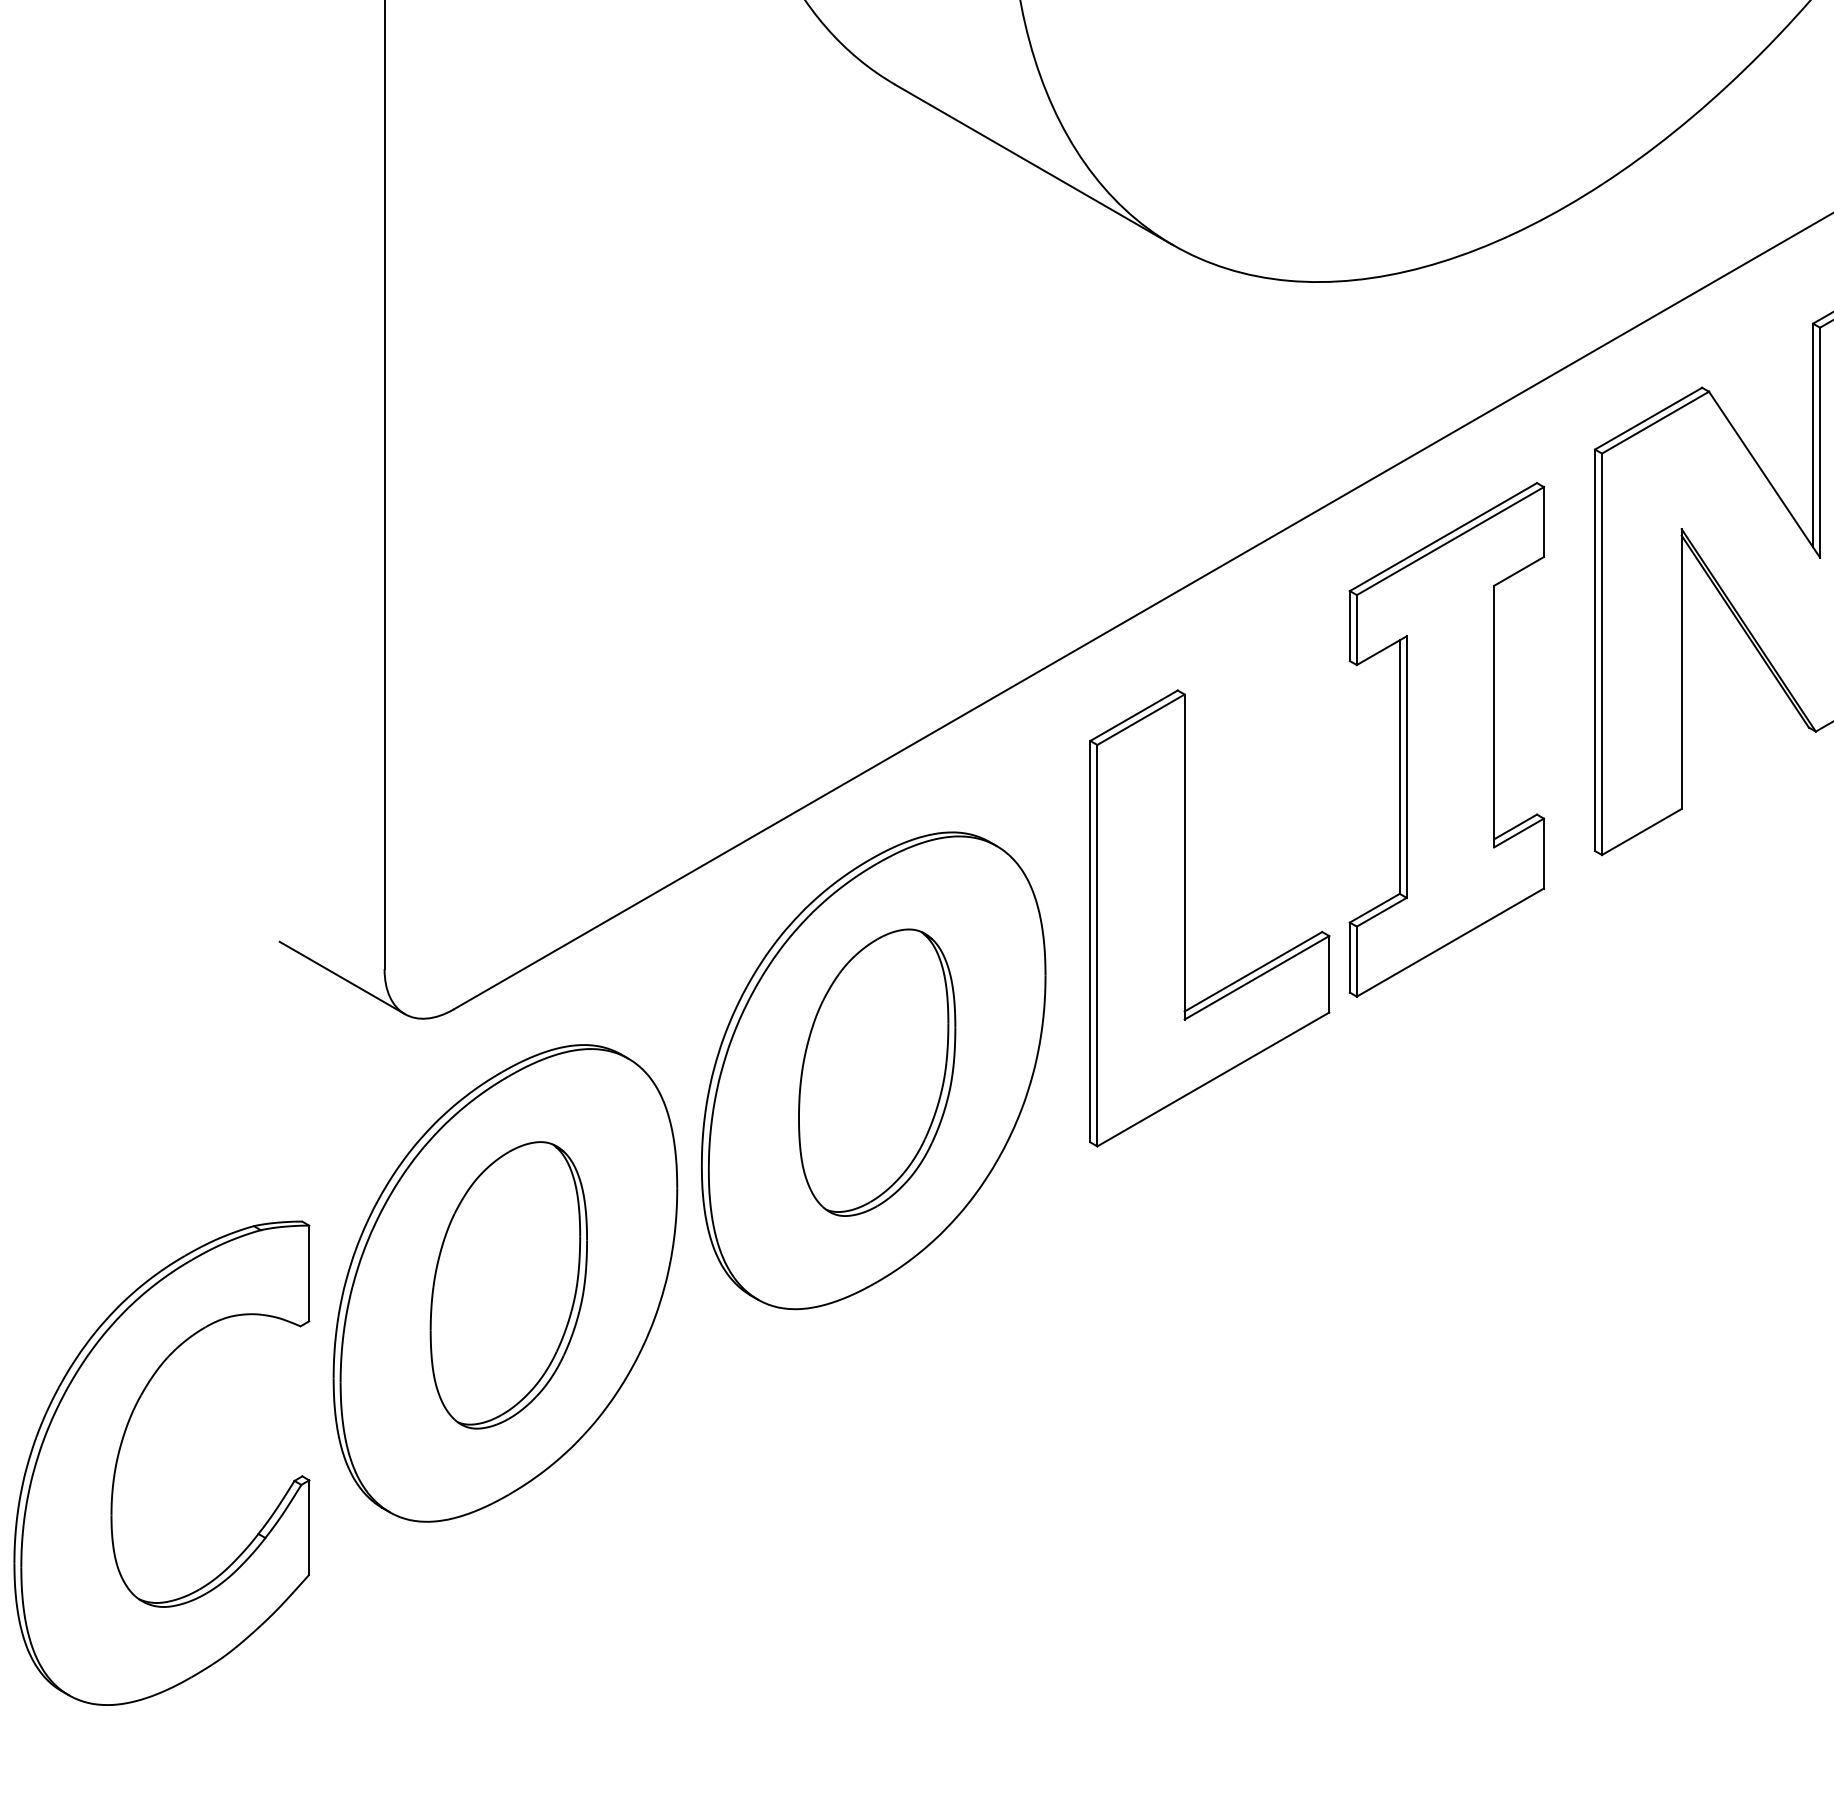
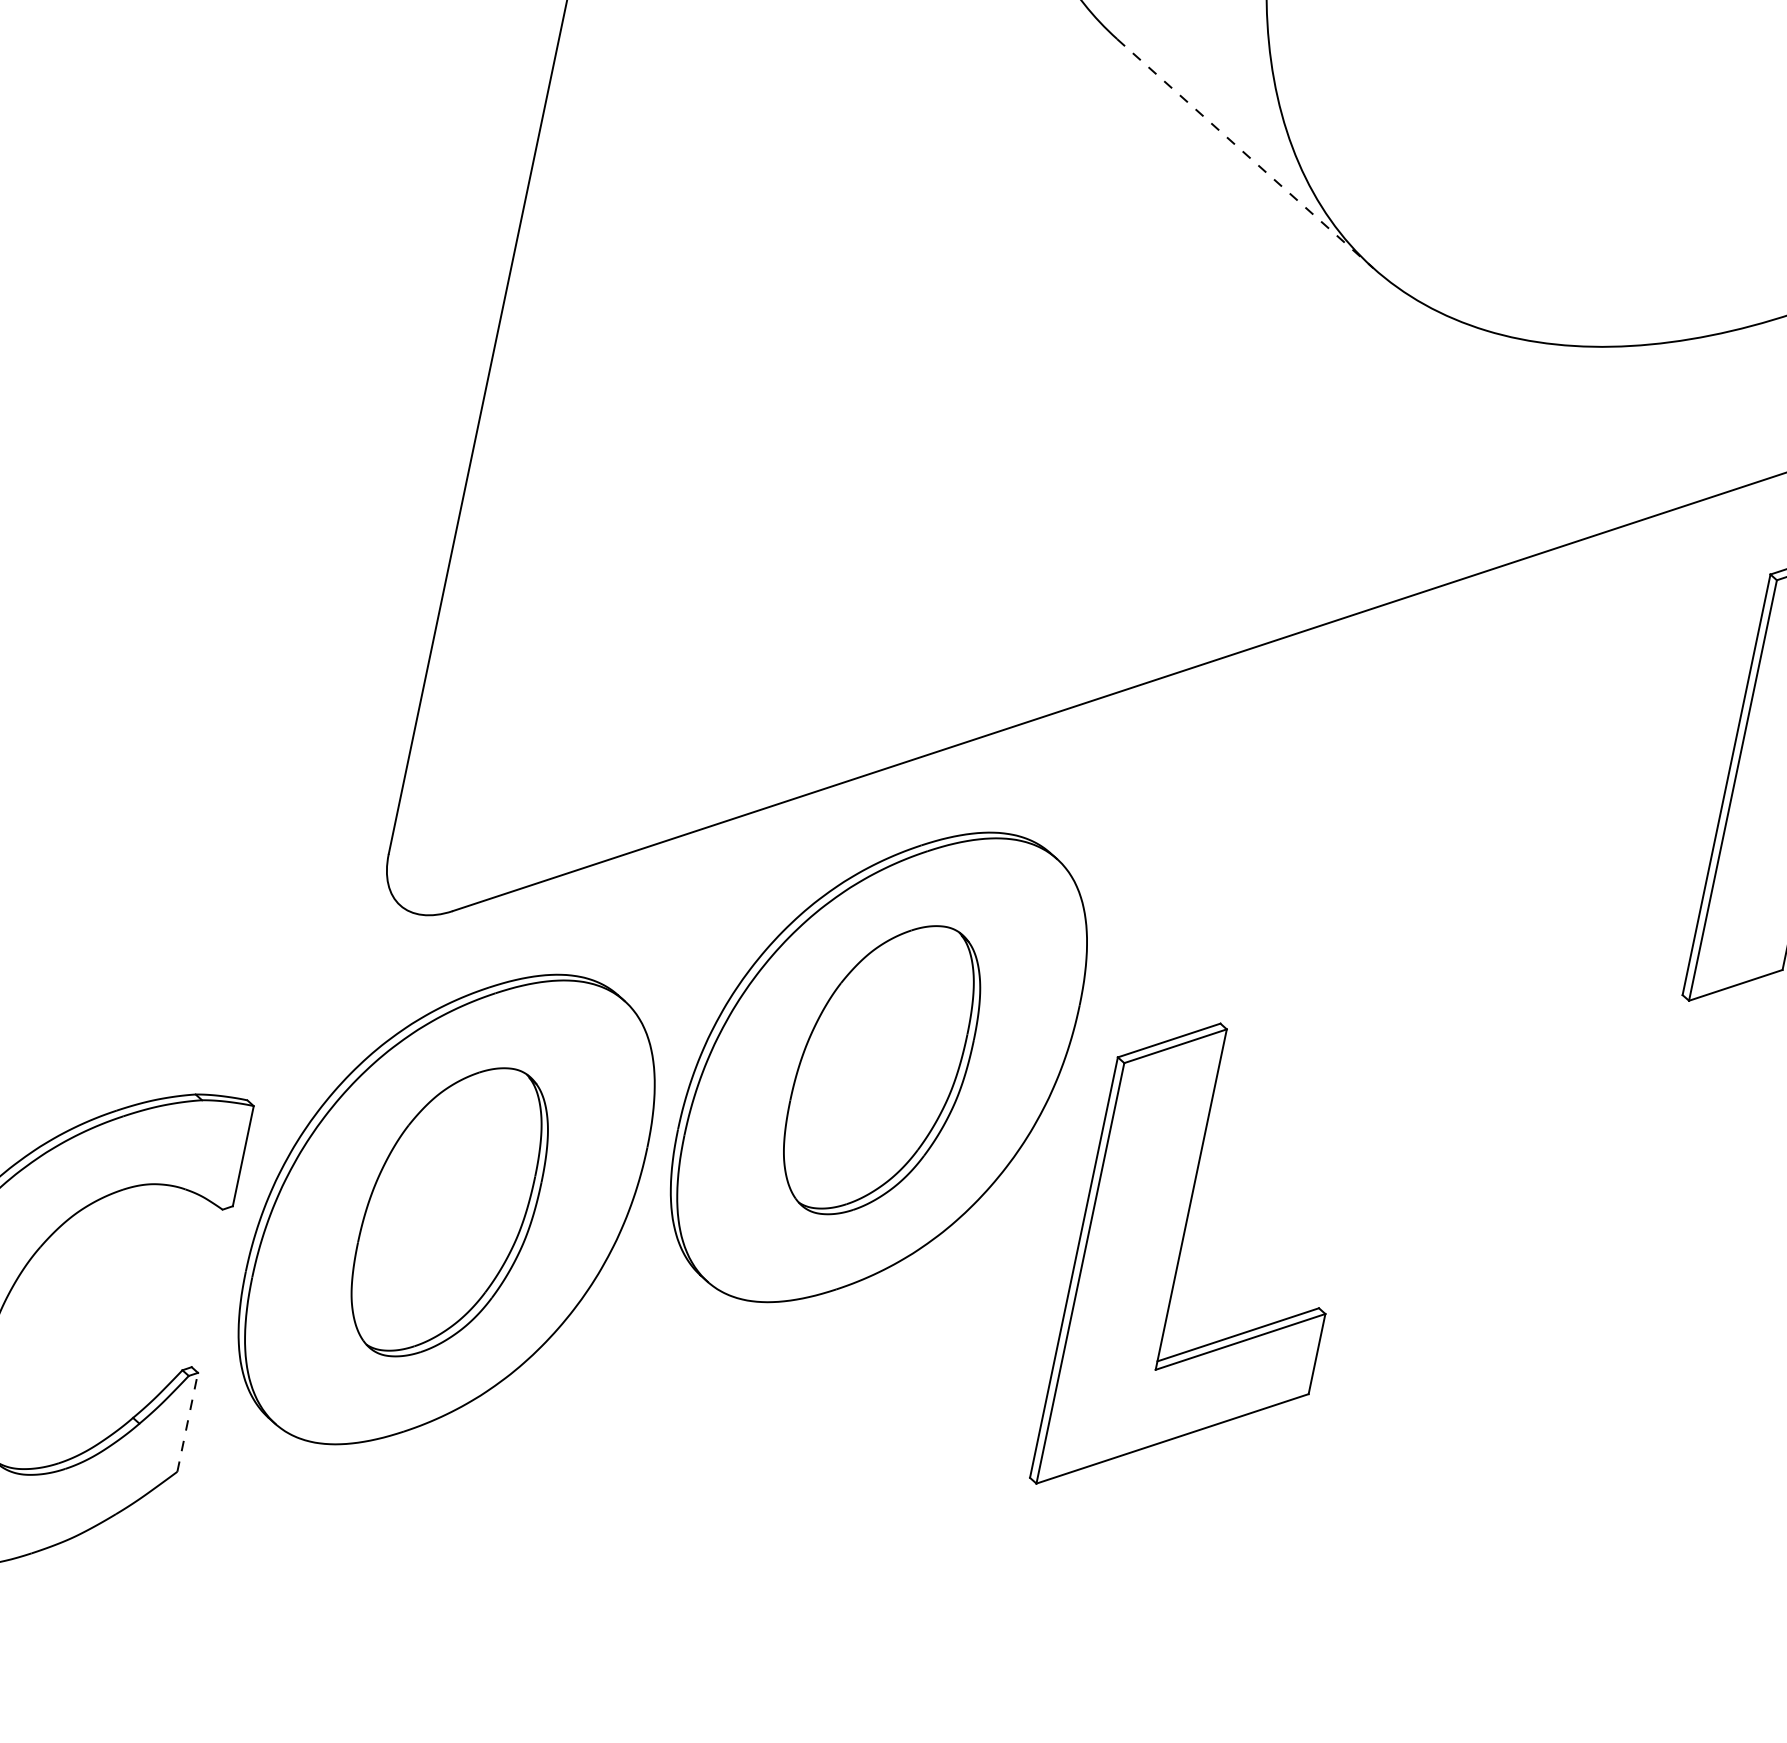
line: (1034, 165) -> (1245, 154), solid -> dashed
part: (1446, 739) -> (1551, 845), removed
part: (1185, 918) -> (1178, 1264), moved
line: (341, 977) -> (341, 853), removed
line: (309, 1527) -> (187, 1422), solid -> dashed

